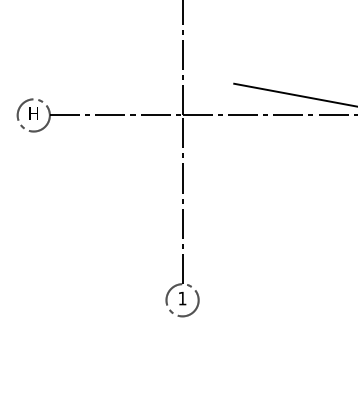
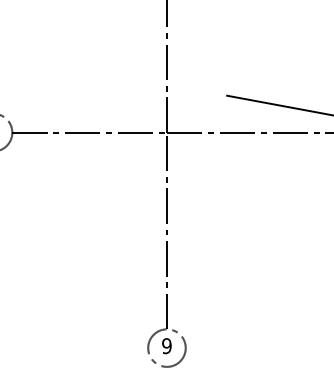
text: (182, 298) -> (166, 346), 1 -> 9

